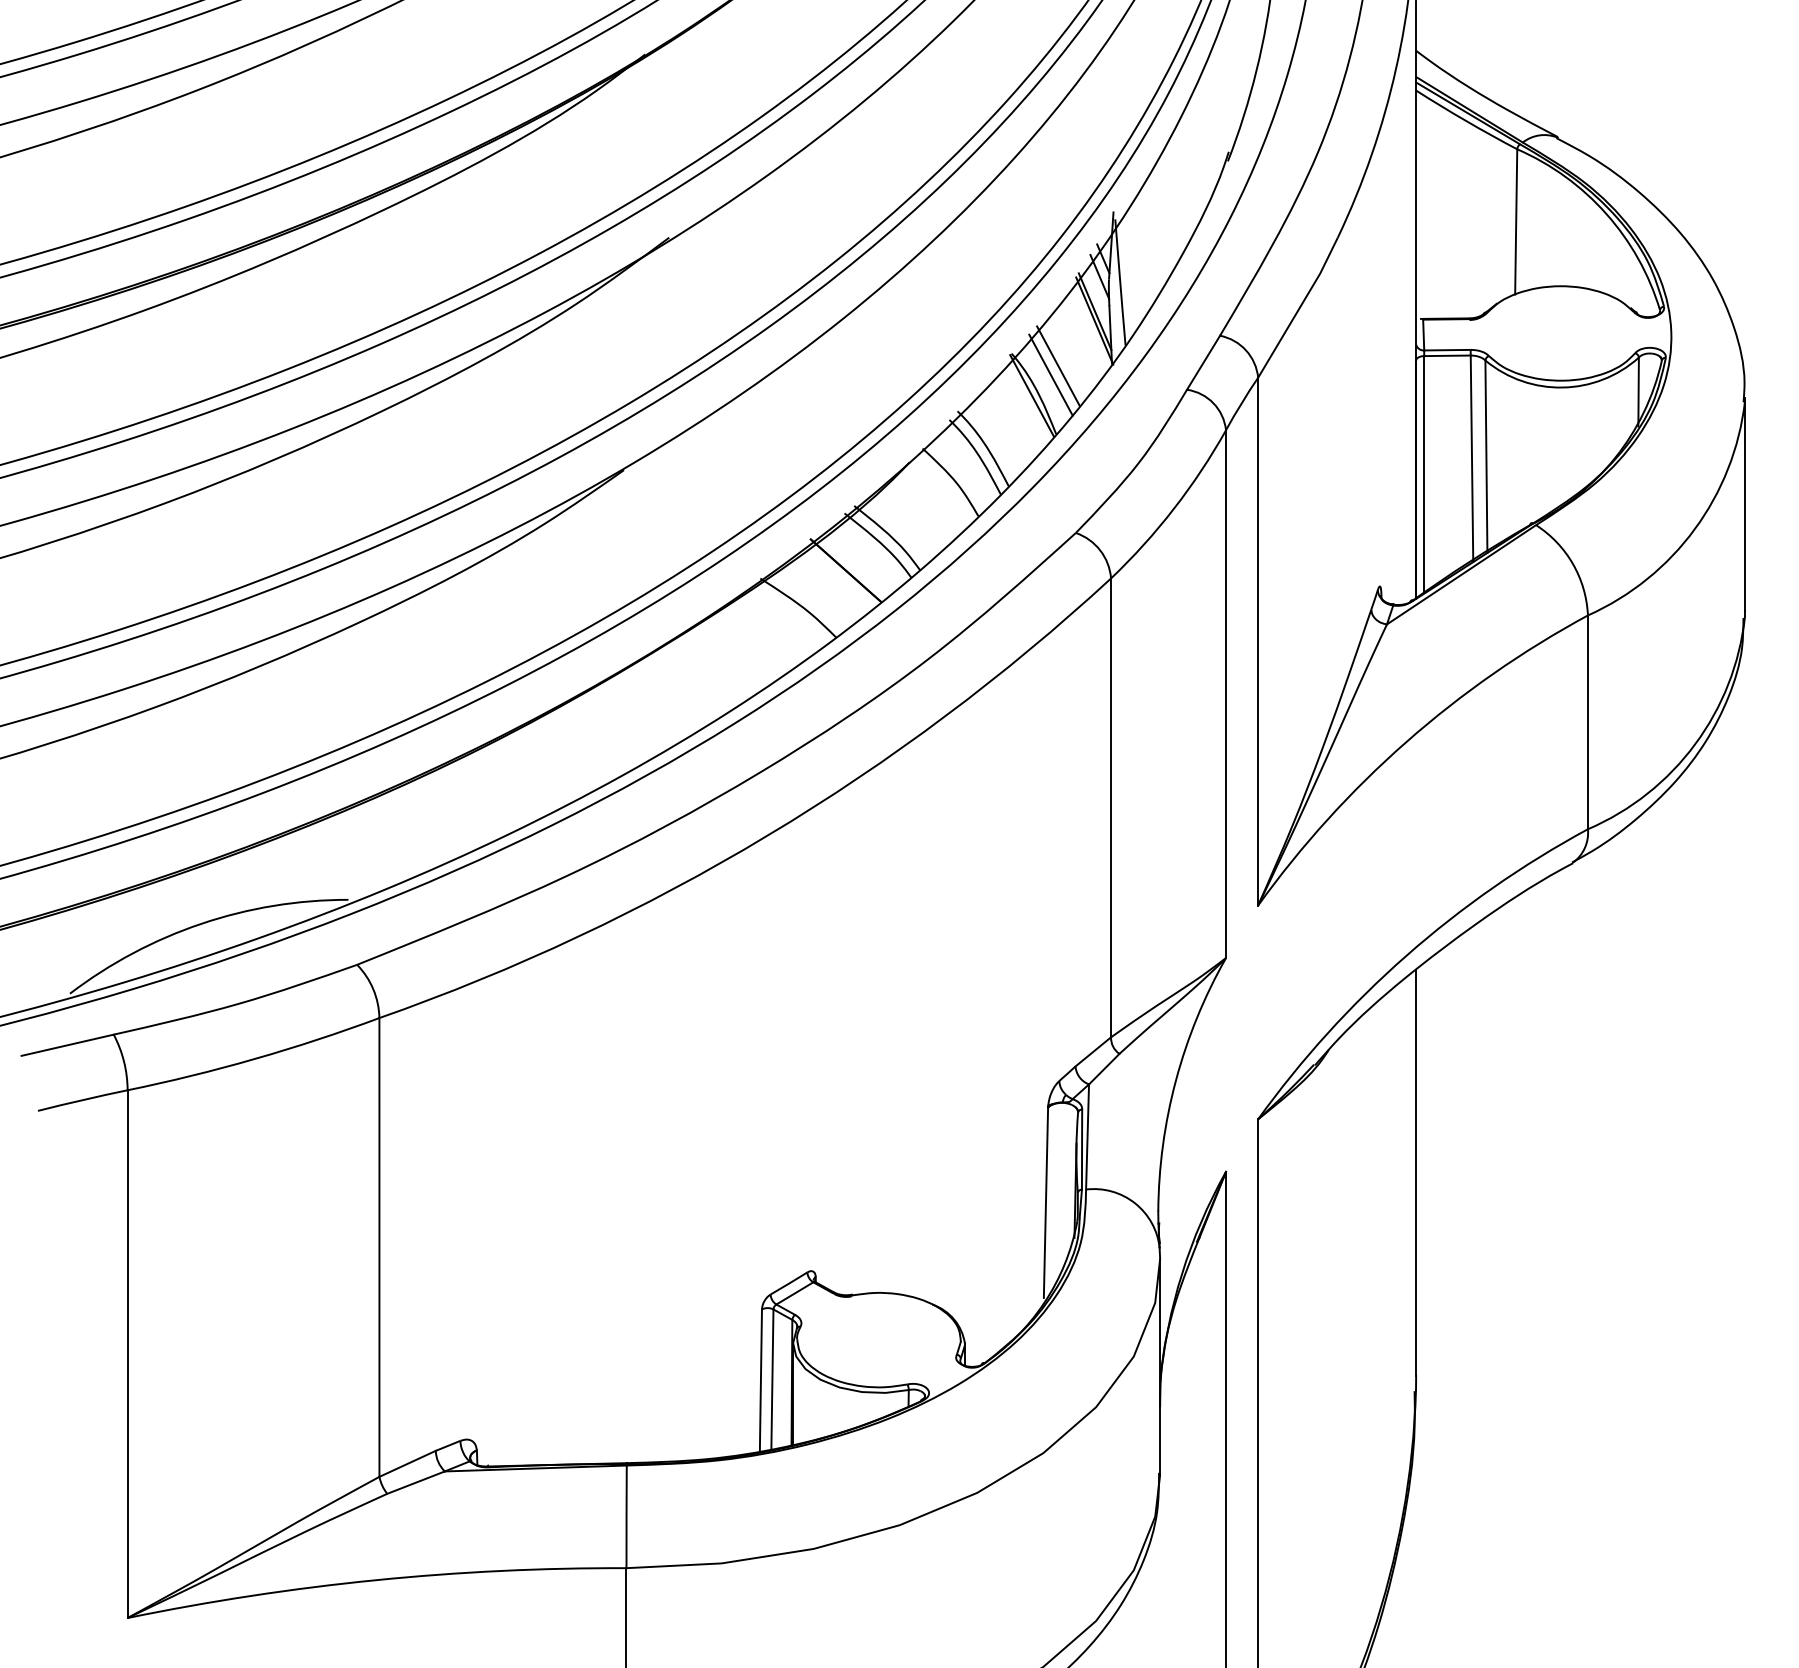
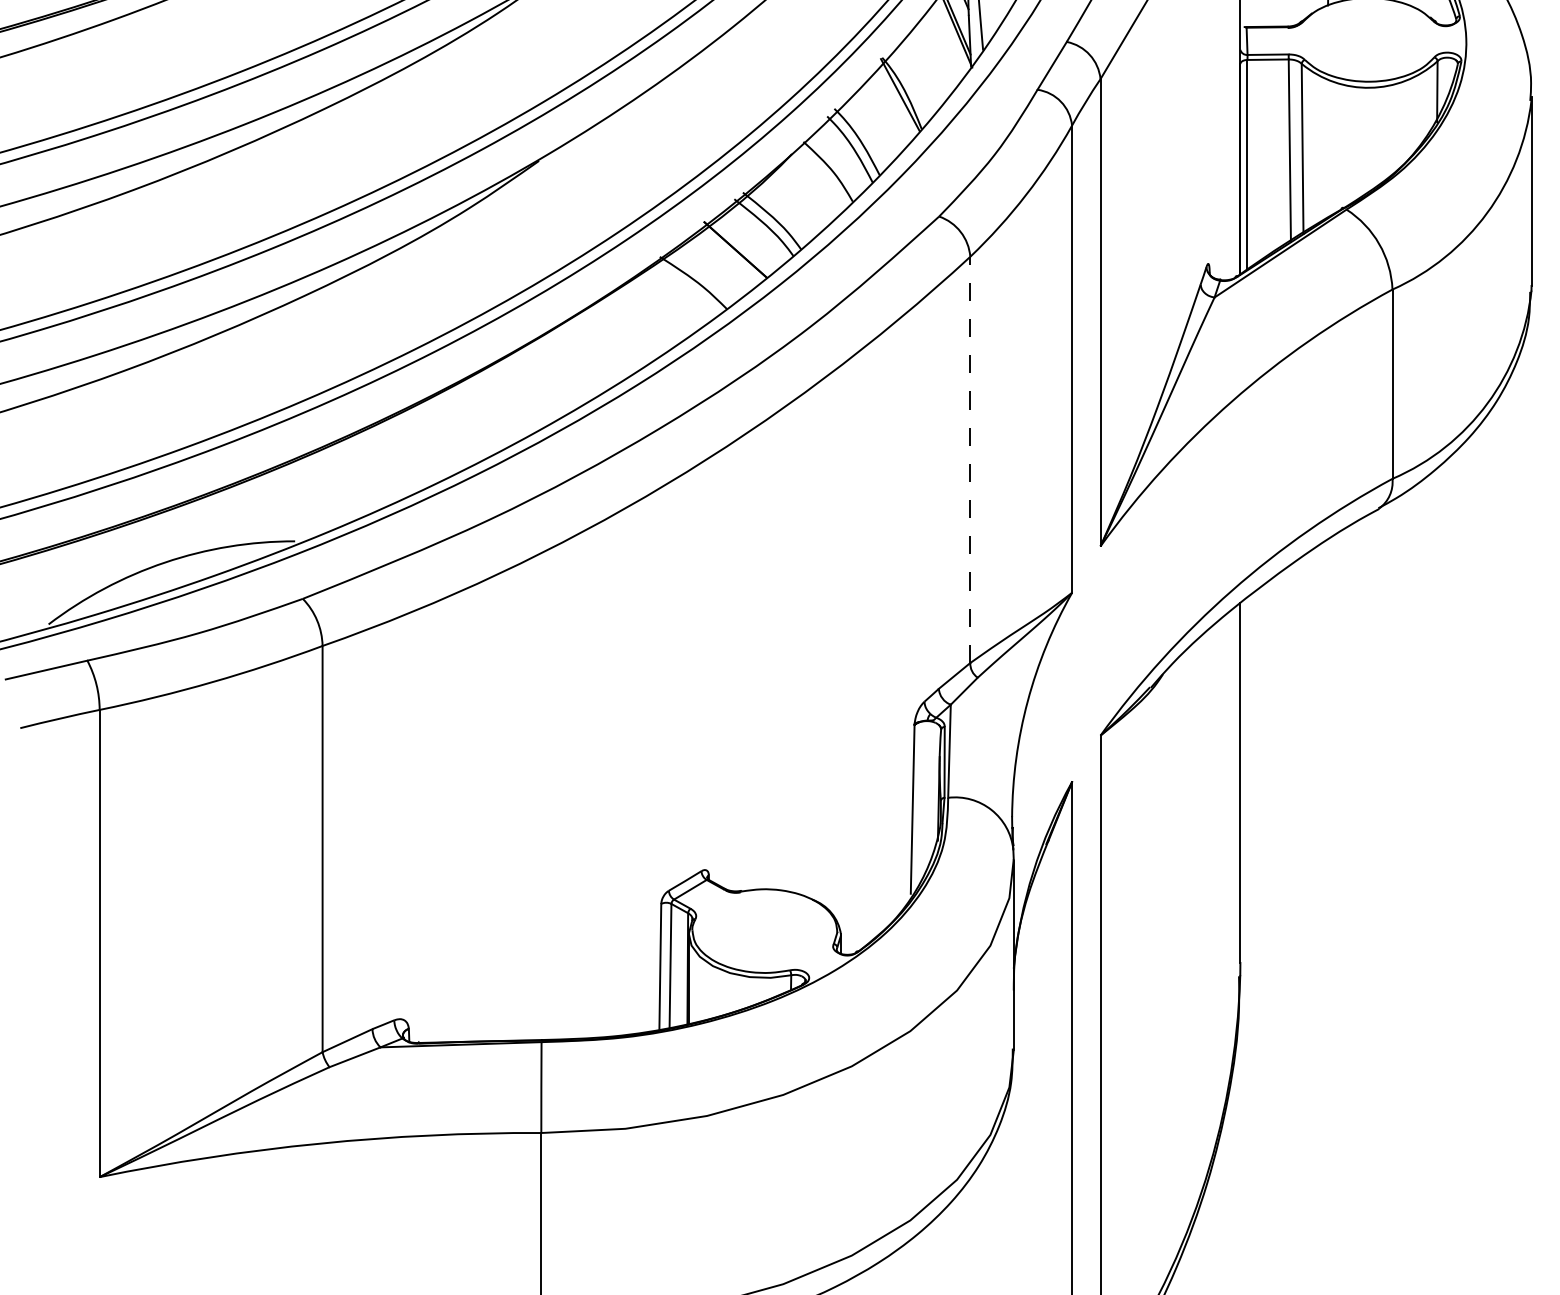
line: (1058, 366) -> (923, 69), removed
line: (1050, 374) -> (916, 76), removed
line: (1111, 807) -> (970, 459), solid -> dashed

